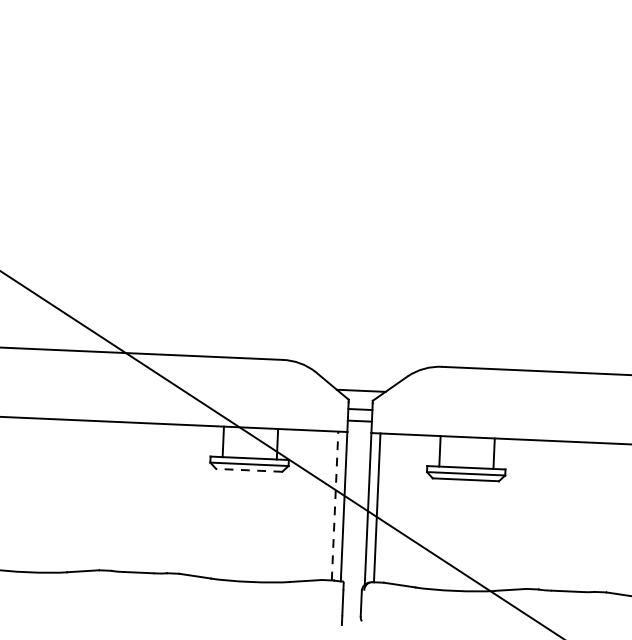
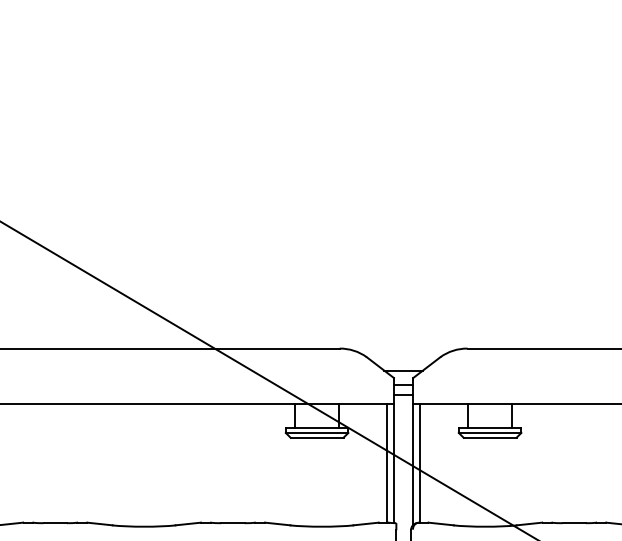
line: (248, 469) -> (316, 437), dashed -> solid
line: (334, 505) -> (386, 462), dashed -> solid

